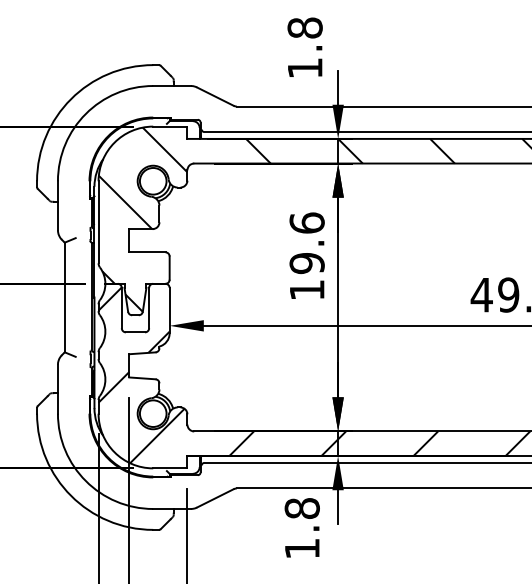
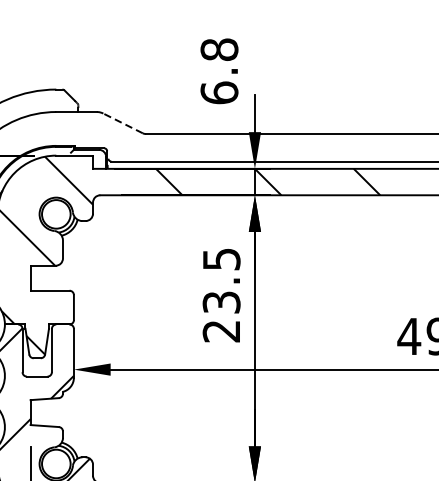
text: (304, 67) -> (218, 92), 1.8 -> 6.8
line: (215, 96) -> (123, 123), solid -> dashed
text: (306, 256) -> (220, 295), 19.6 -> 23.5

